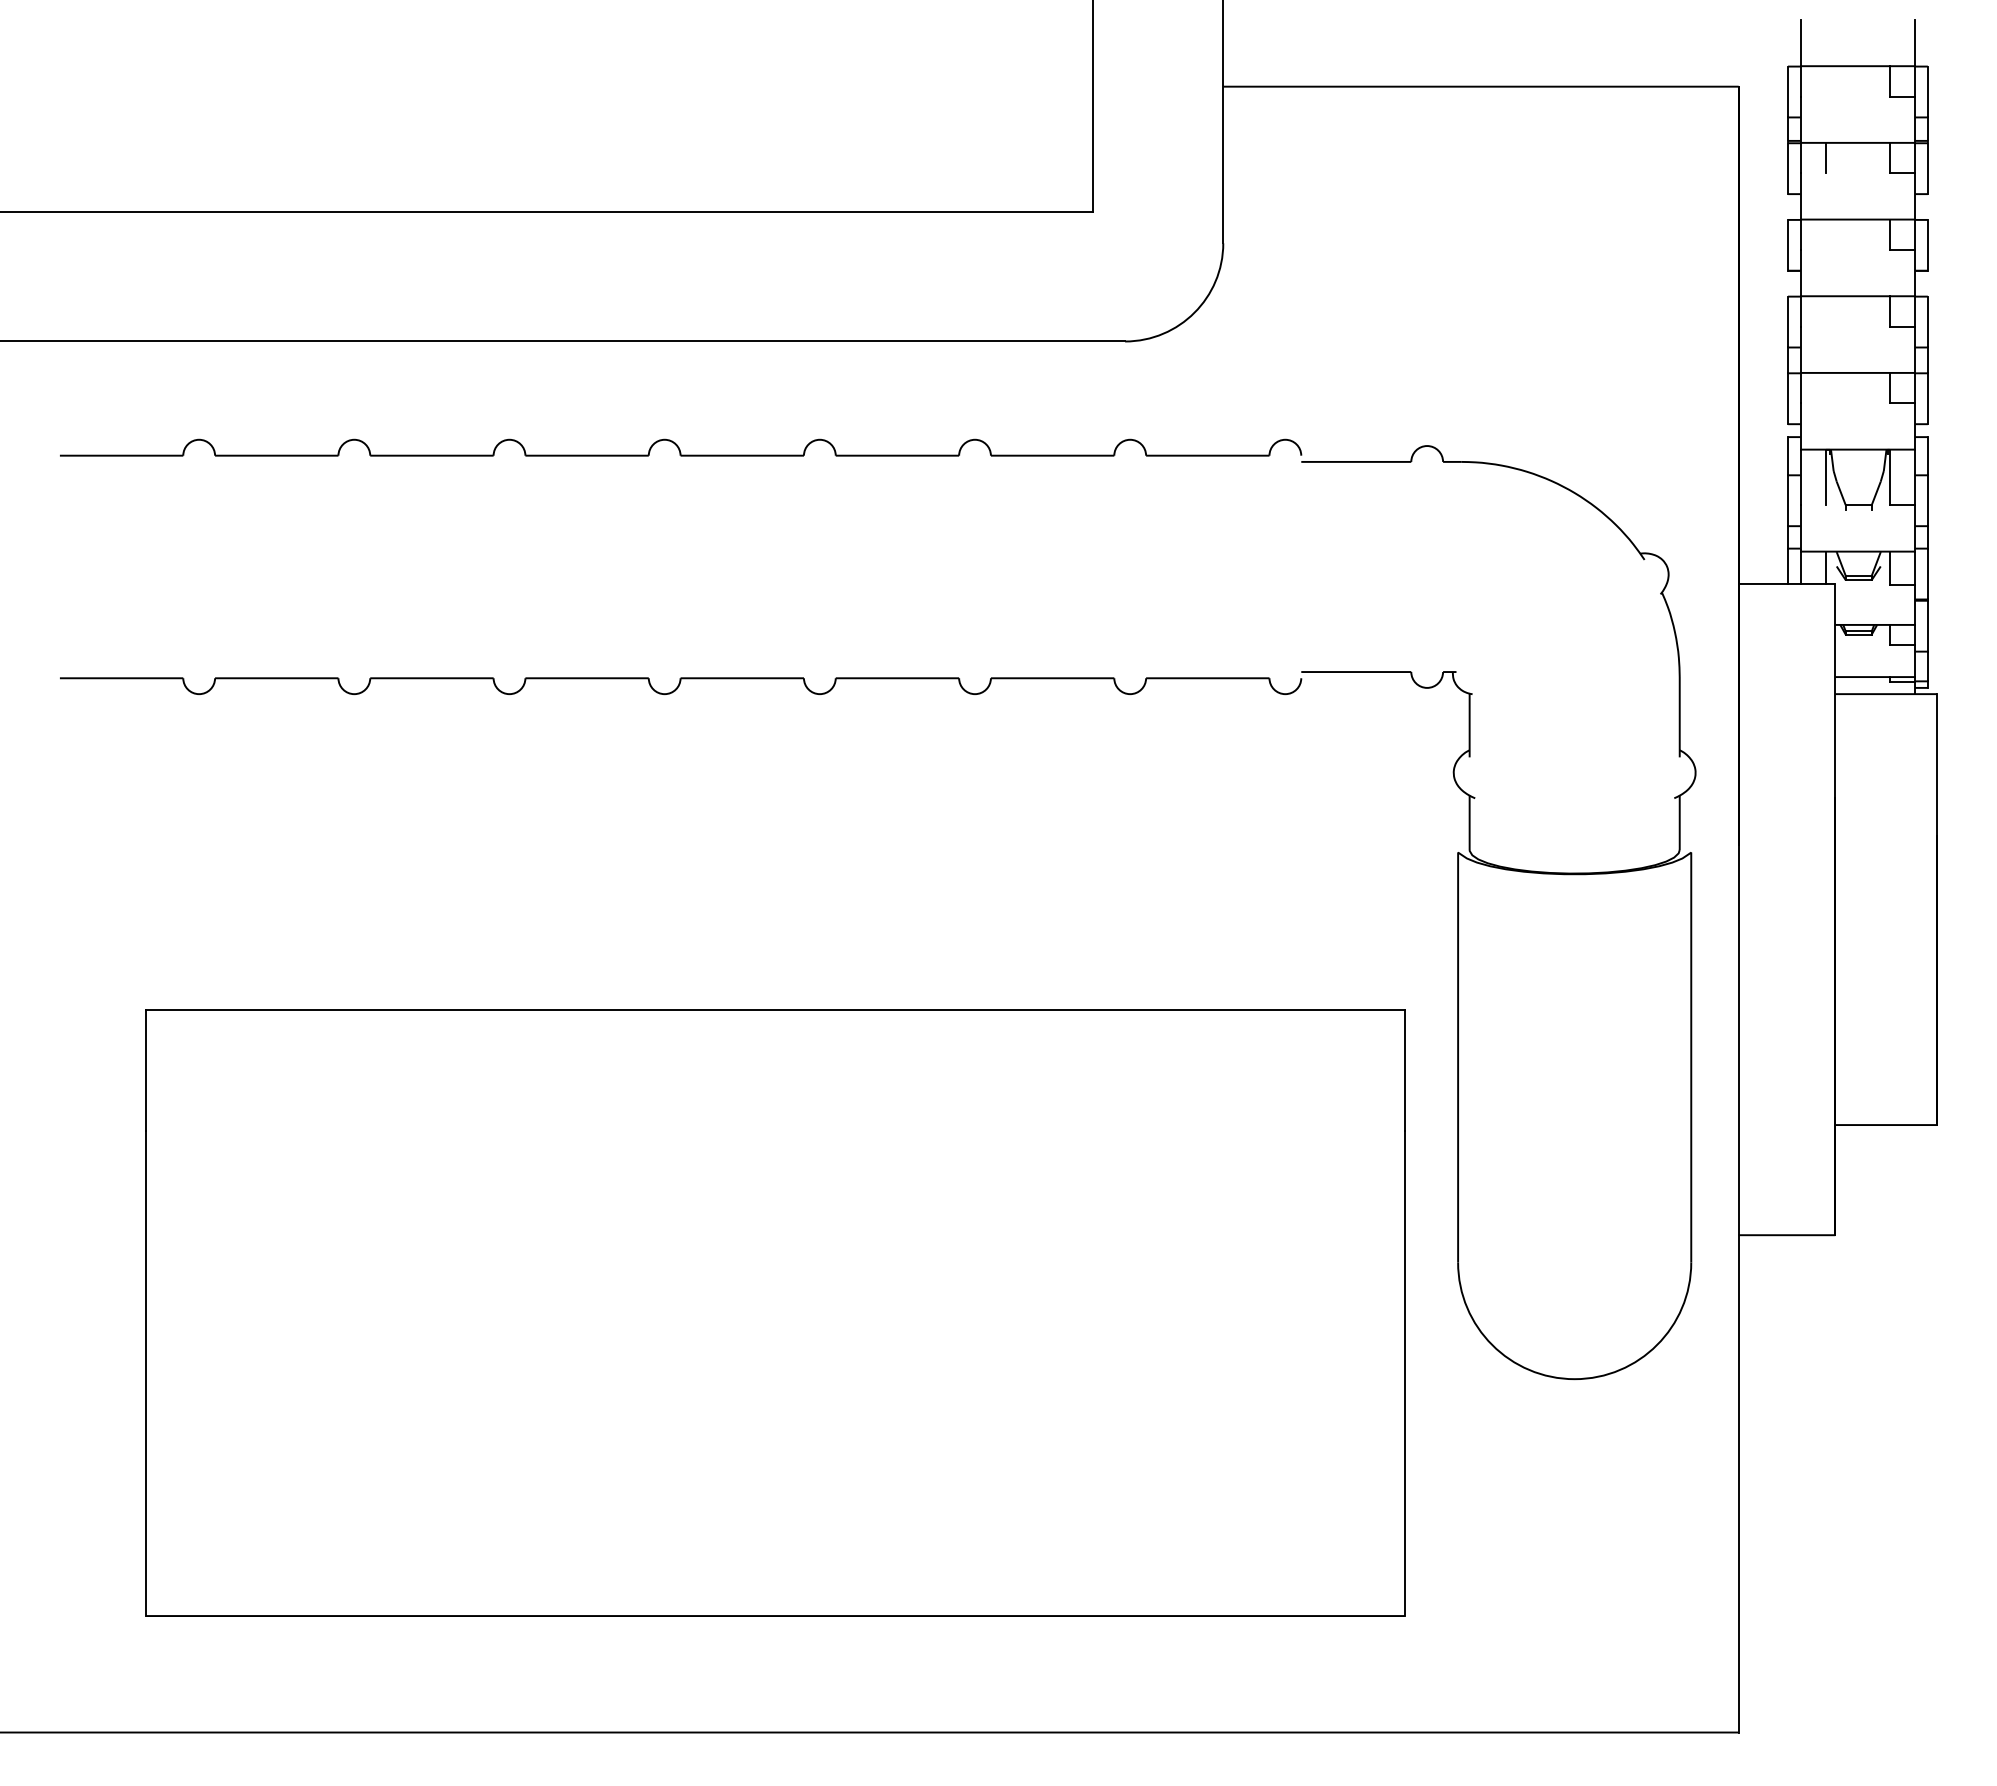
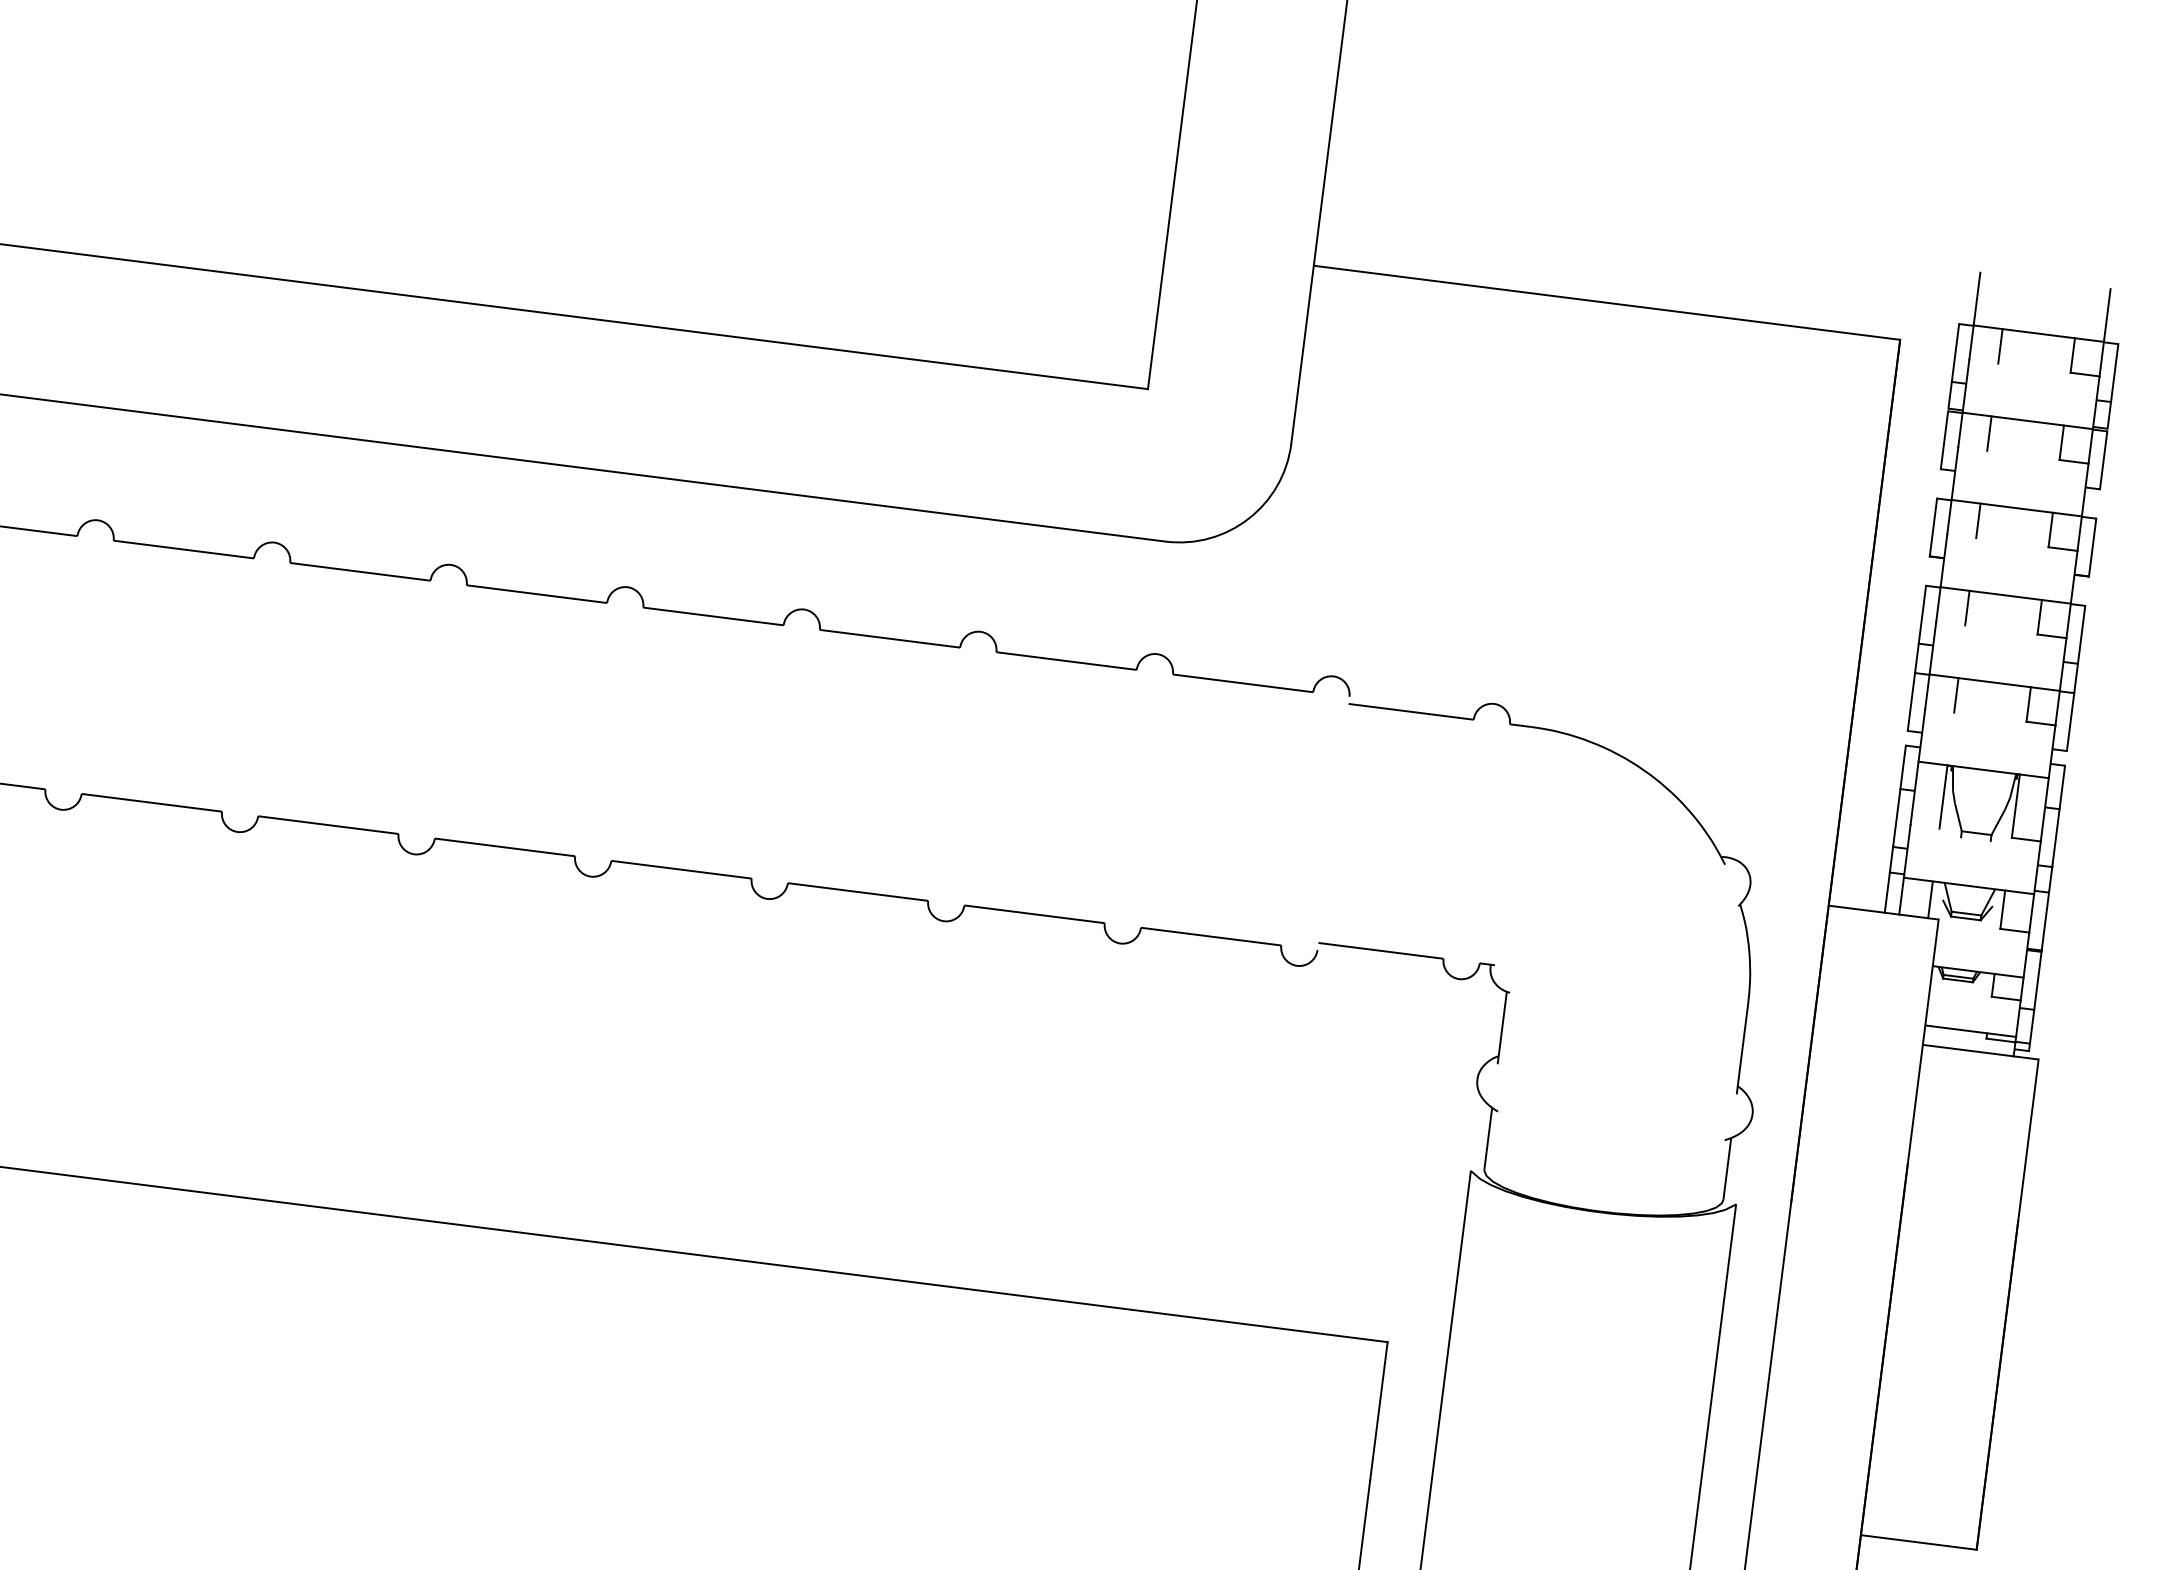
line: (1826, 81) -> (2000, 346), added
line: (1826, 234) -> (1978, 520), added
line: (1826, 311) -> (1967, 608), added
line: (1826, 387) -> (1956, 694), added

